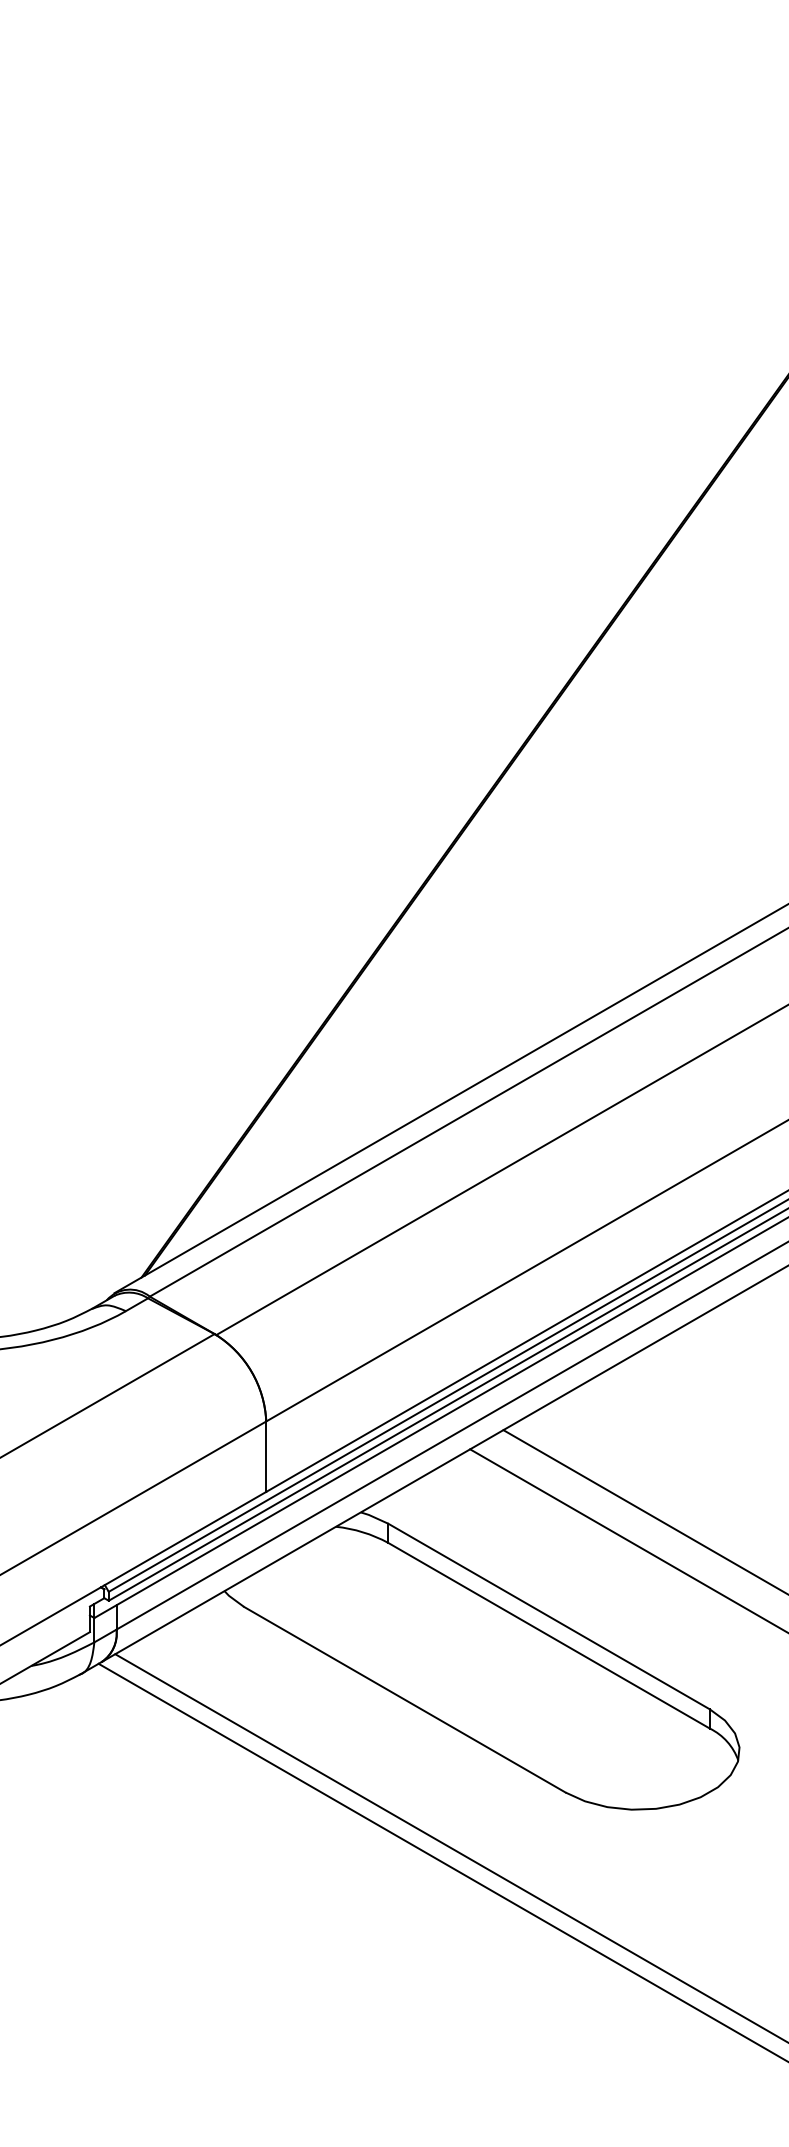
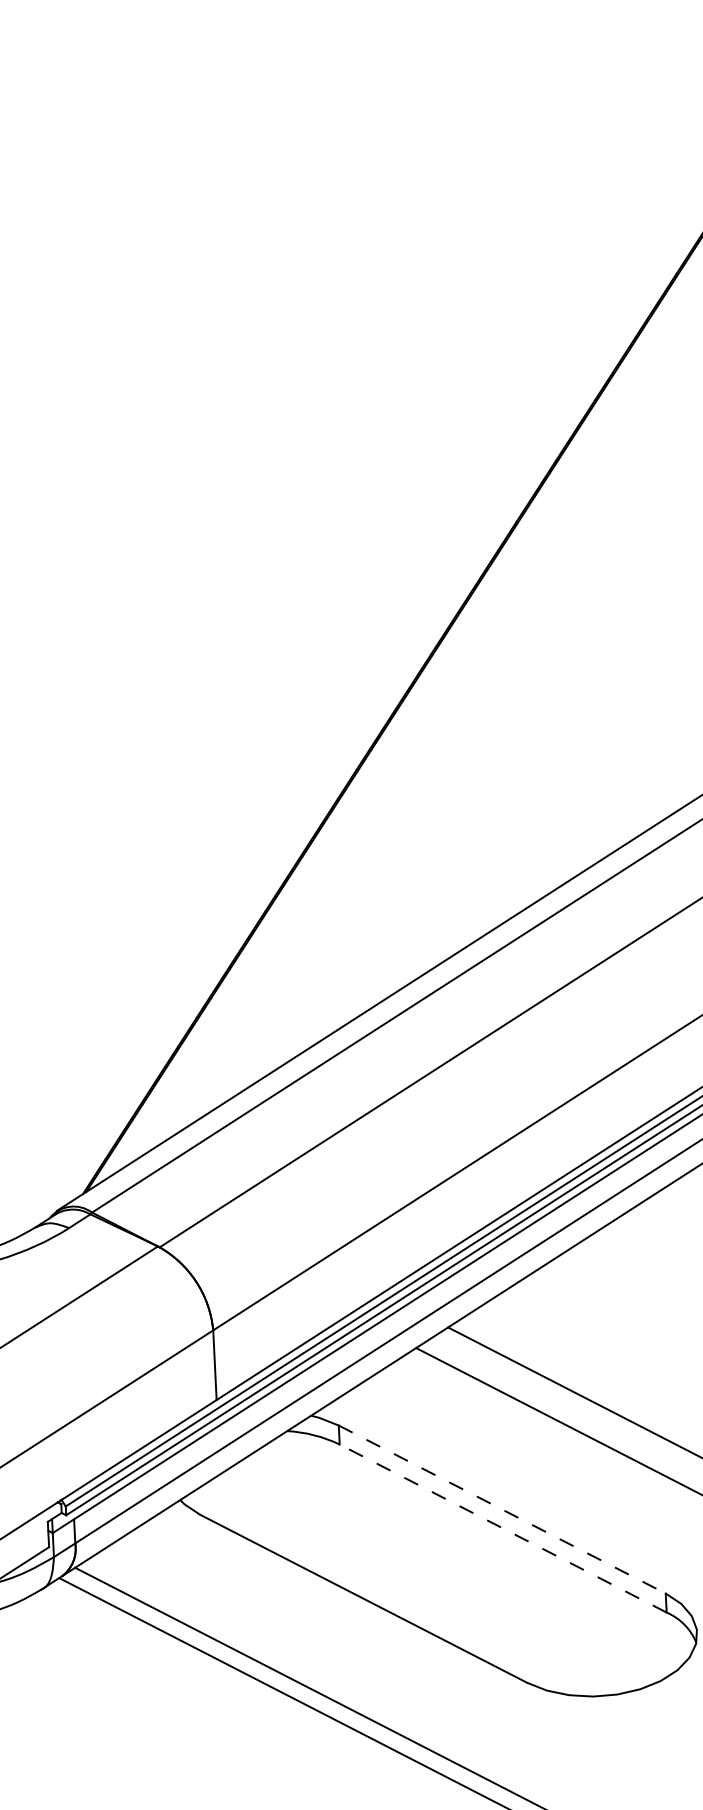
line: (549, 1616) -> (502, 1509), solid -> dashed
line: (549, 1635) -> (503, 1528), solid -> dashed

